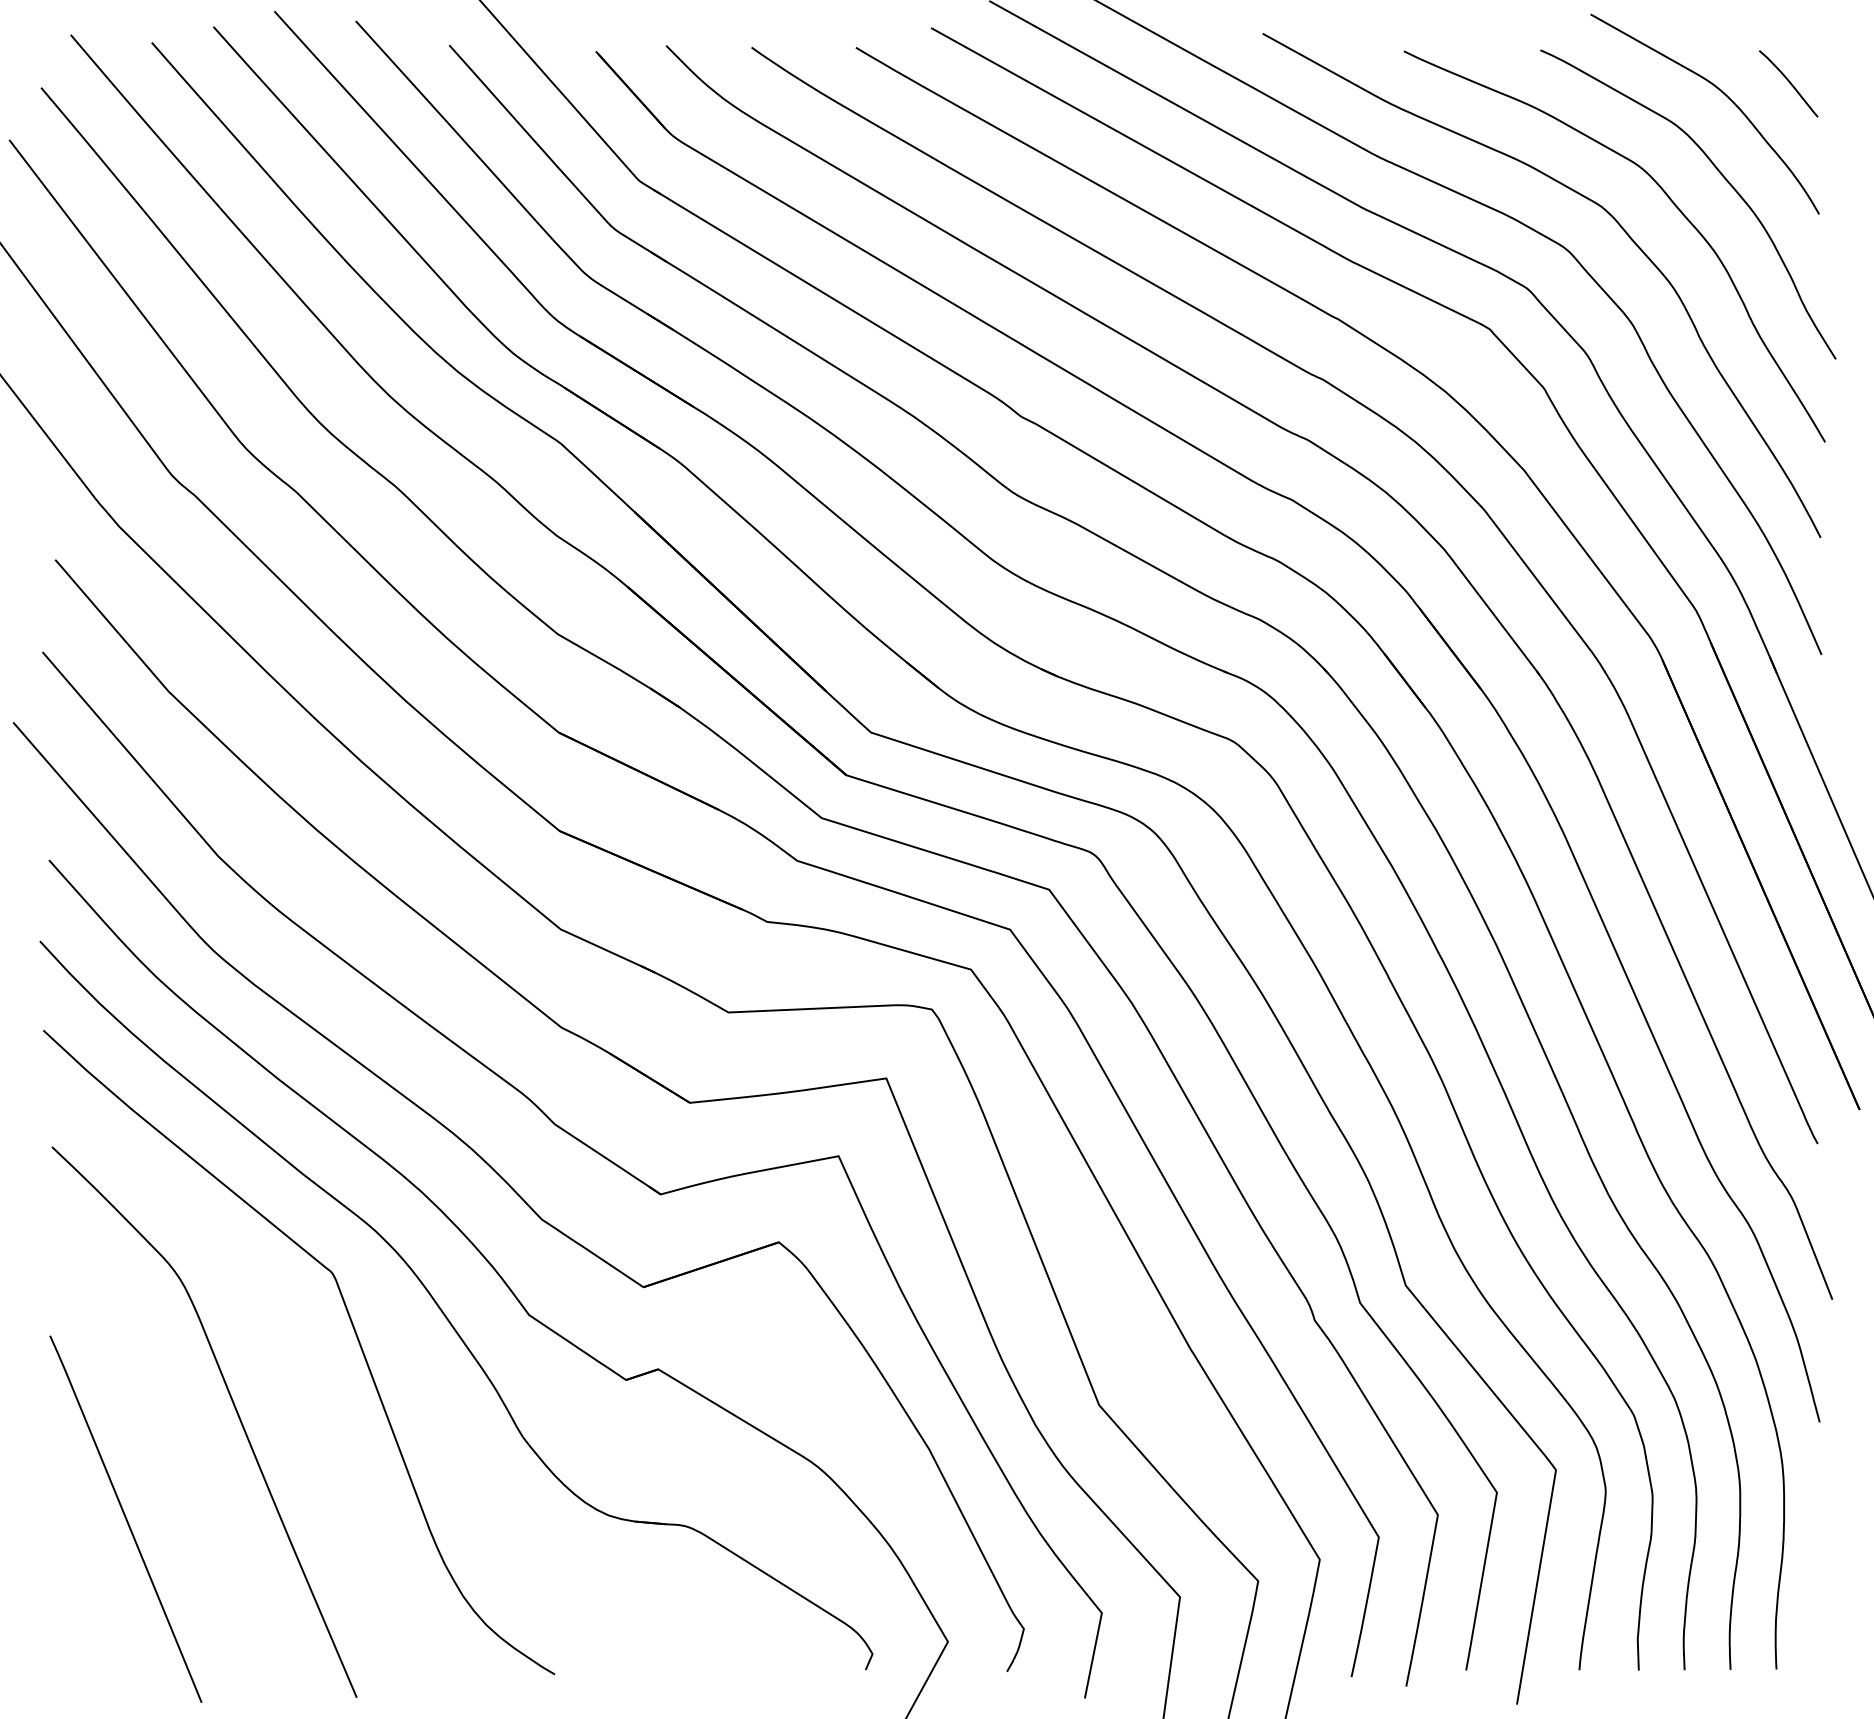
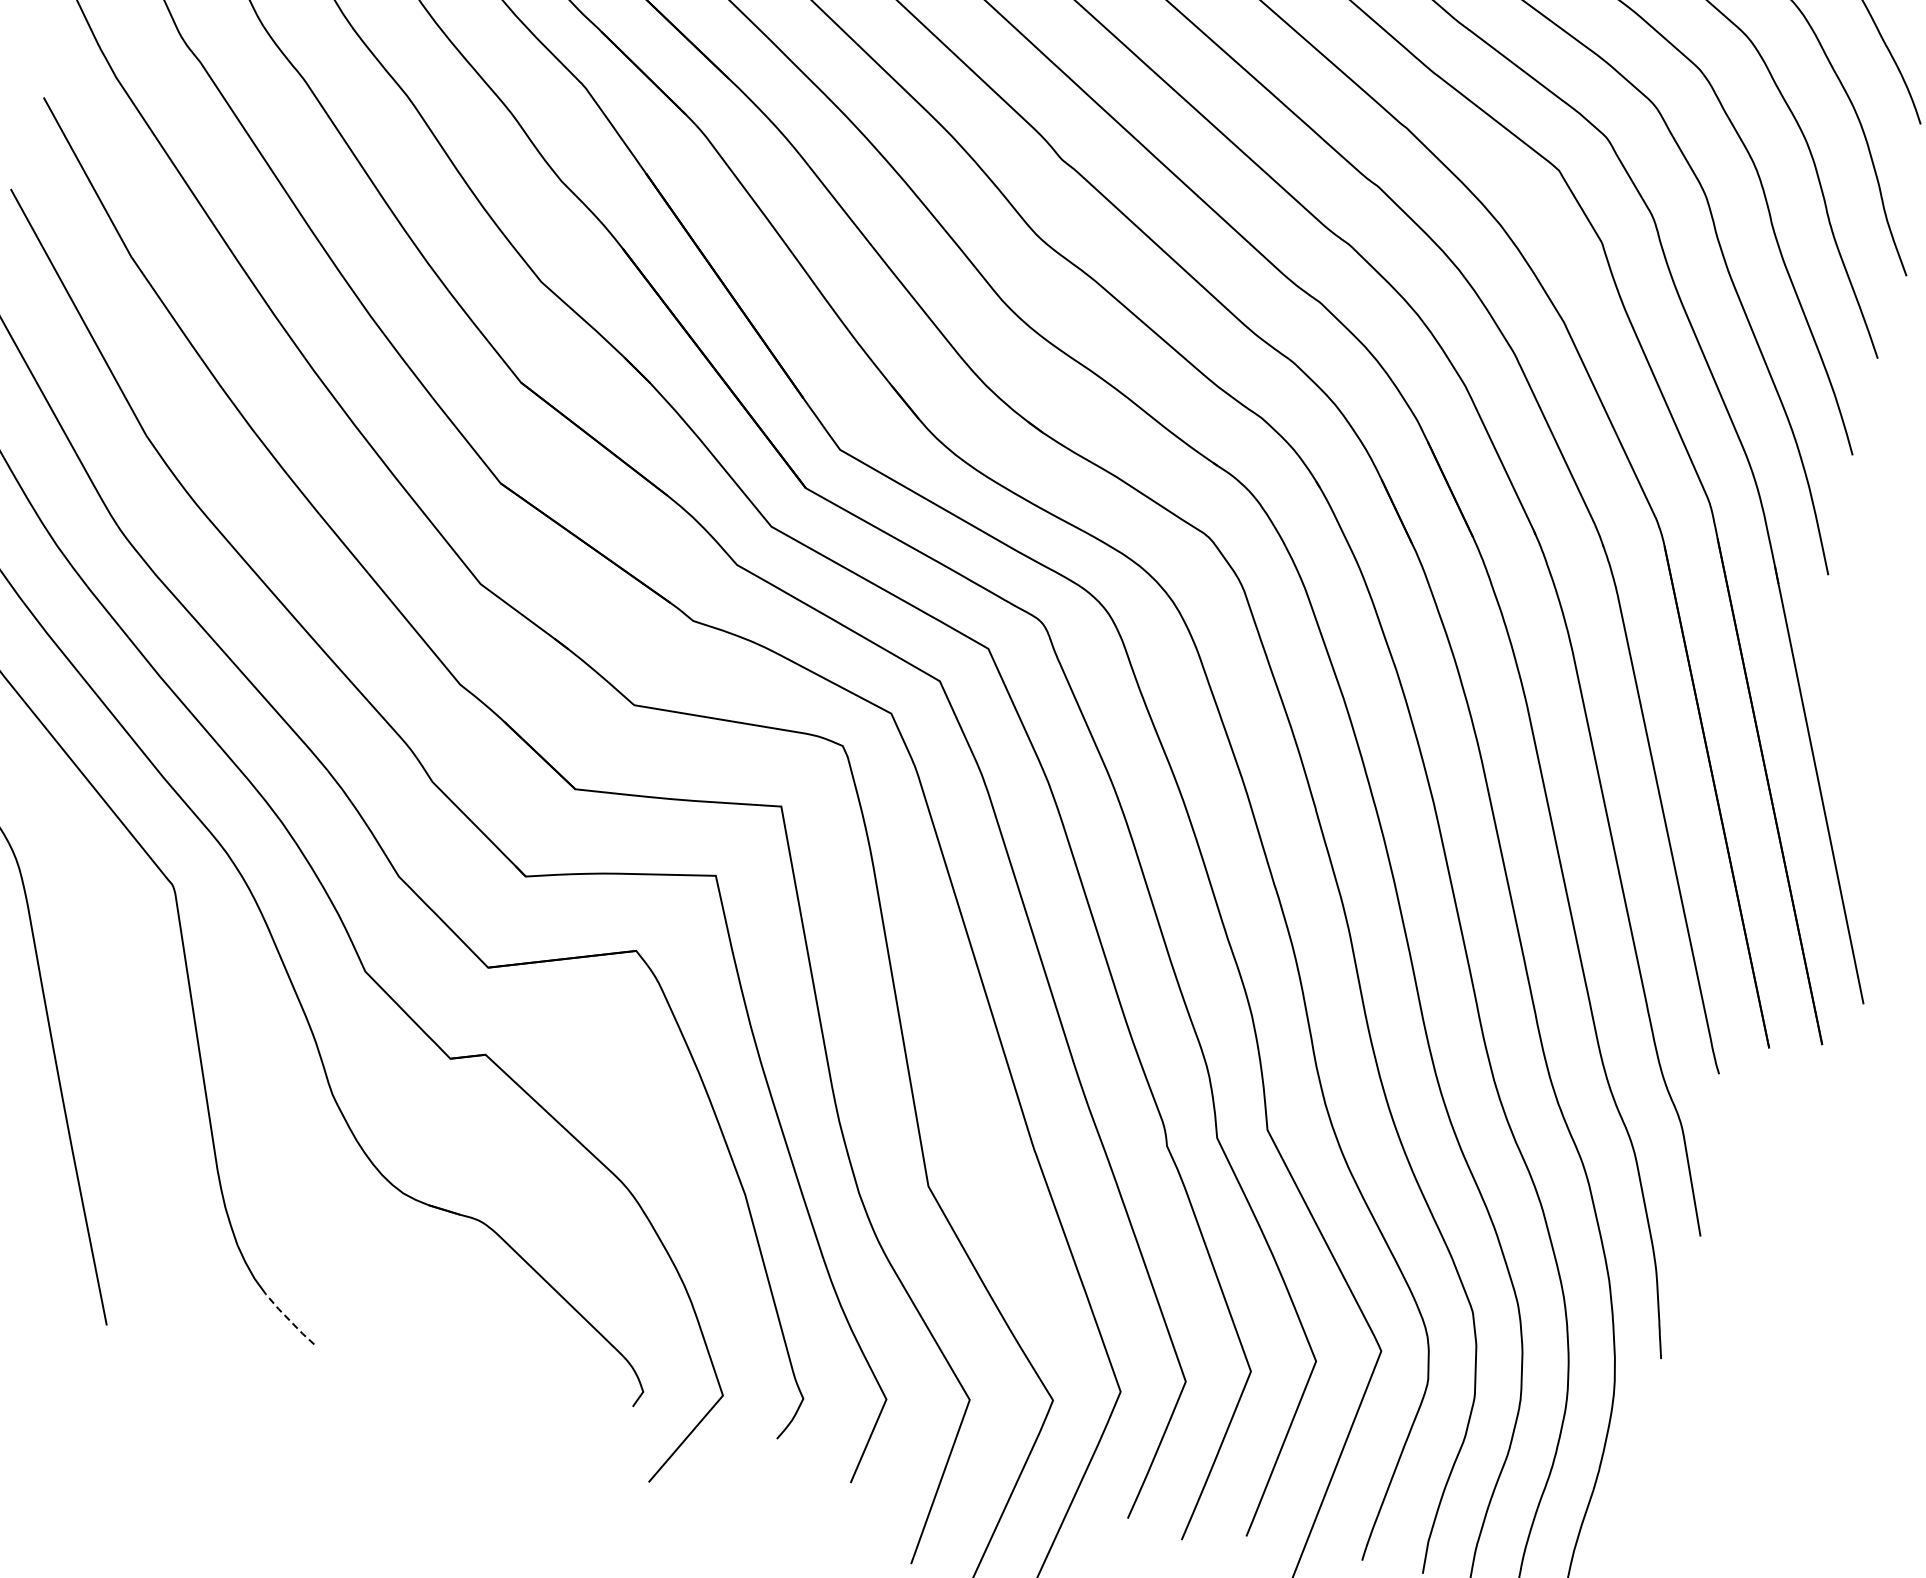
line: (526, 1656) -> (289, 1319), solid -> dashed

